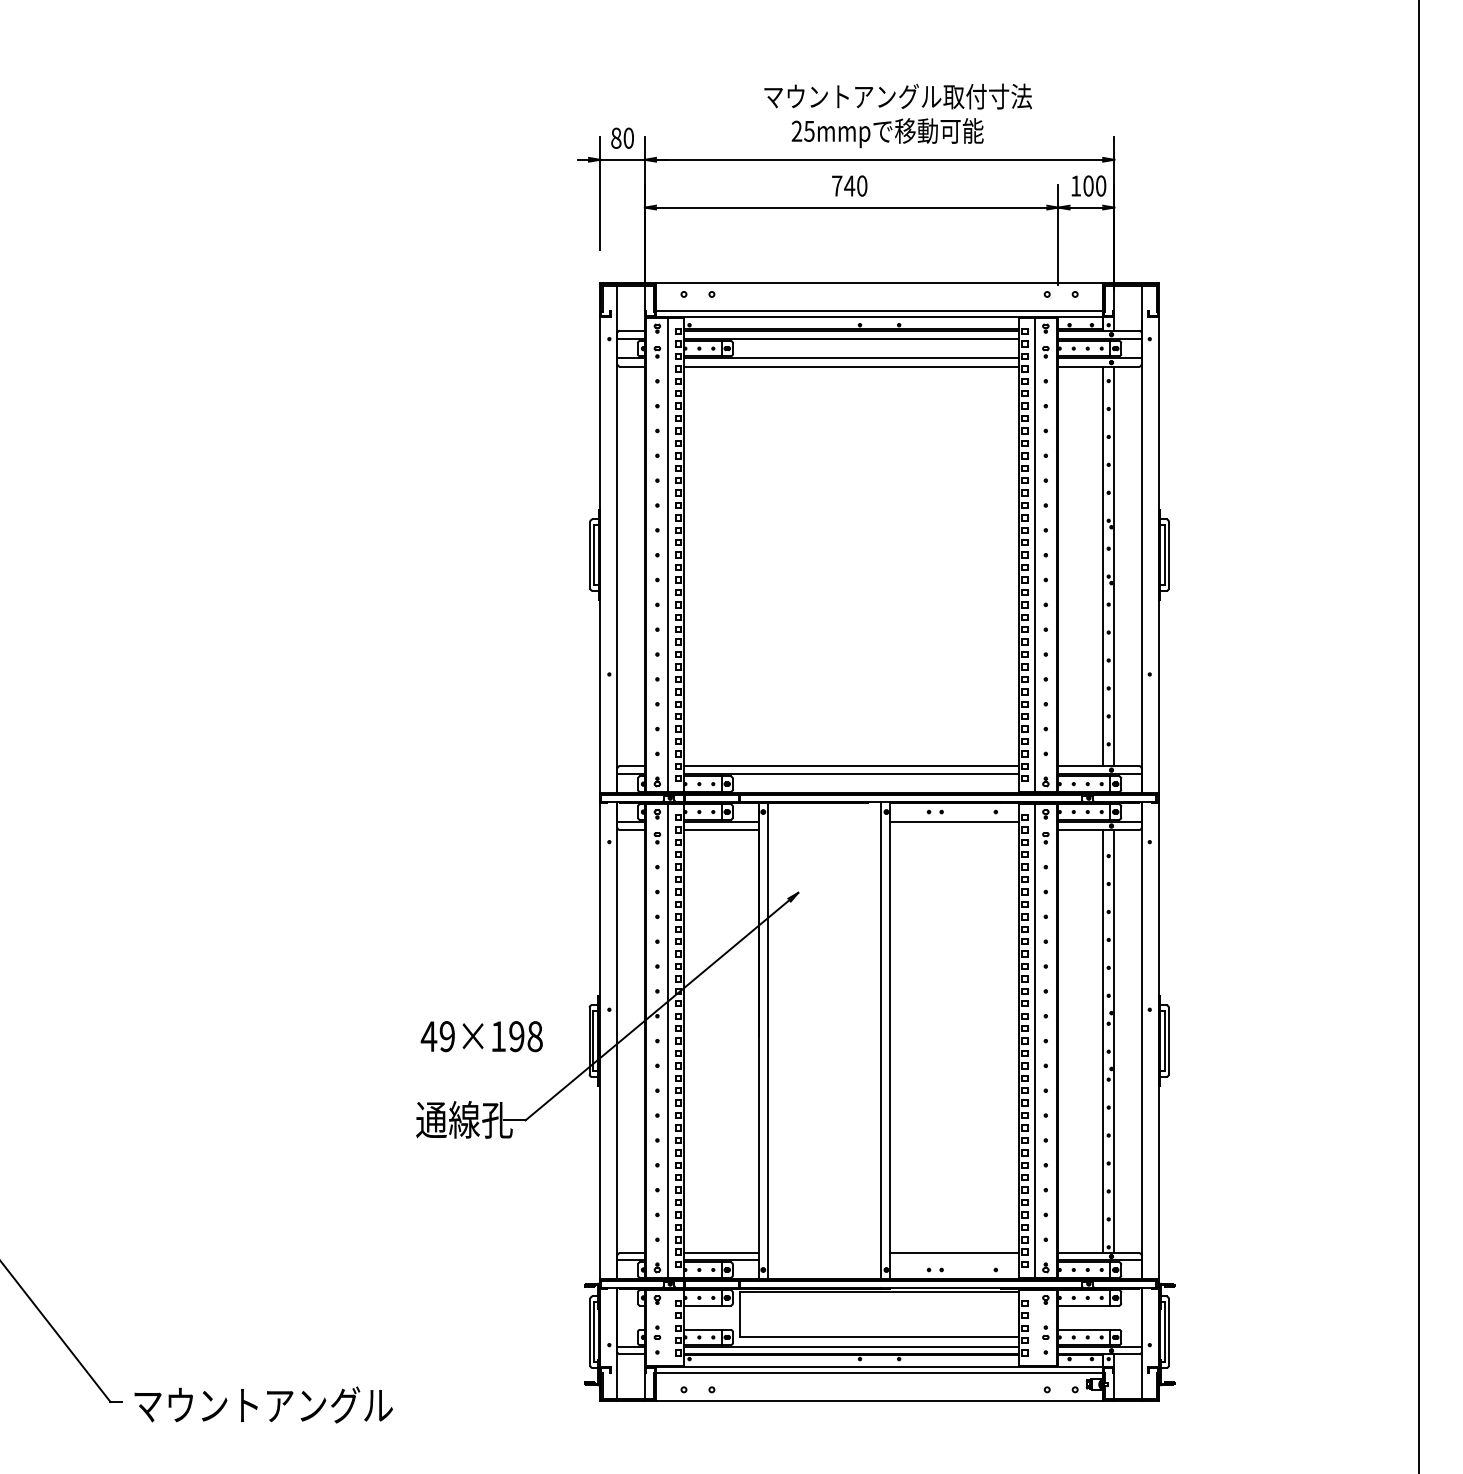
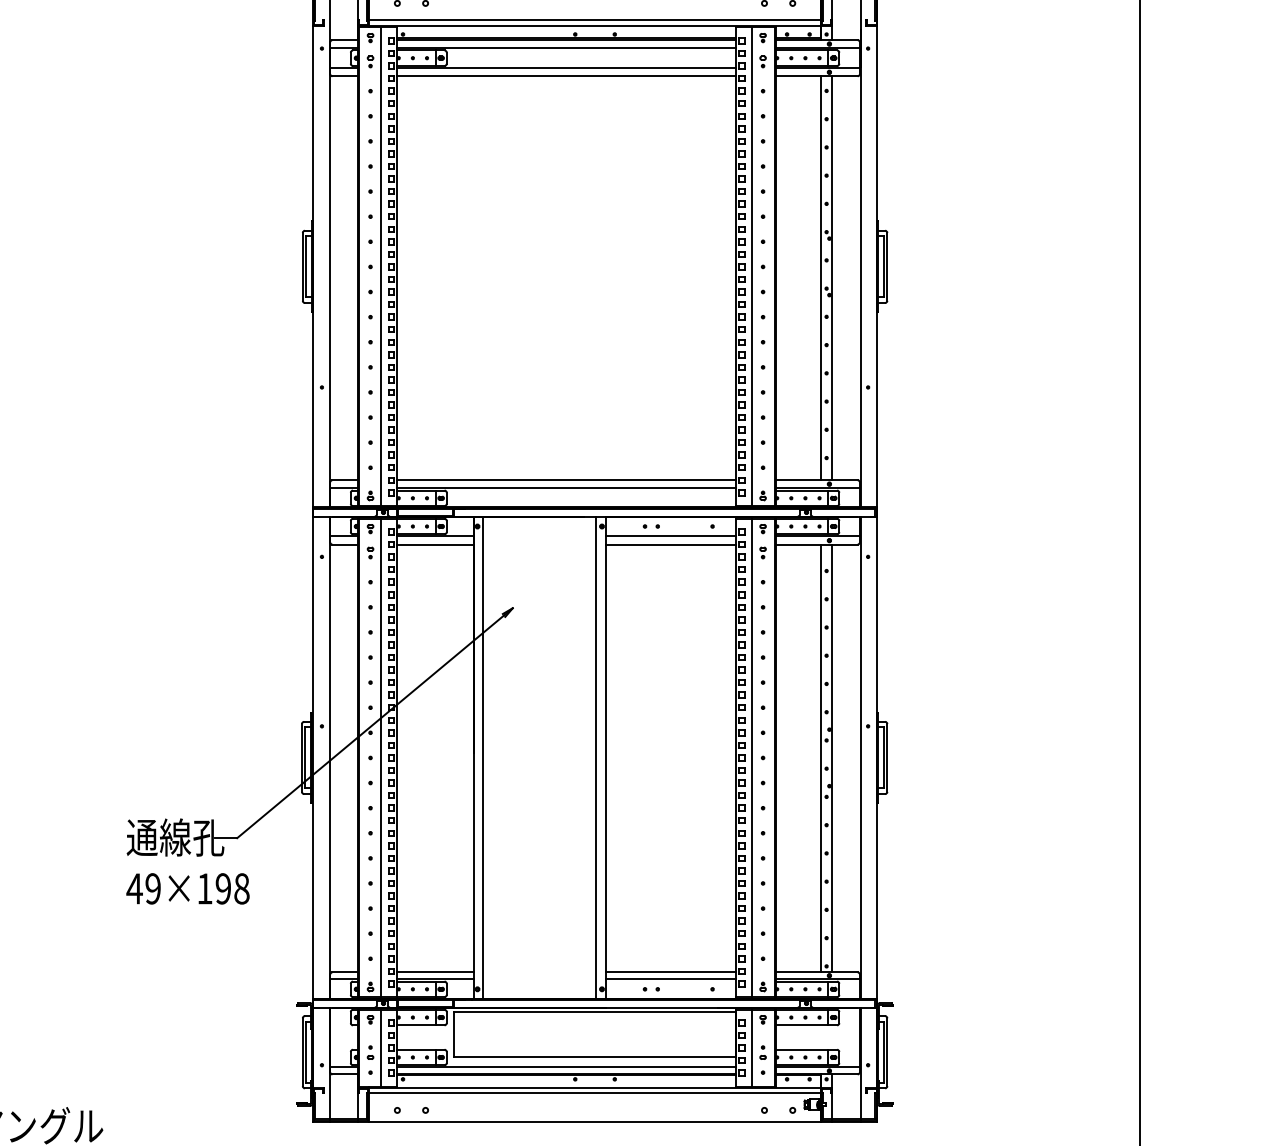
line: (954, 829) -> (670, 544), added
text: (481, 1036) -> (187, 888), moved
line: (954, 1260) -> (670, 979), added
line: (668, 1328) -> (381, 1048), added
line: (1035, 1328) -> (752, 1048), added

